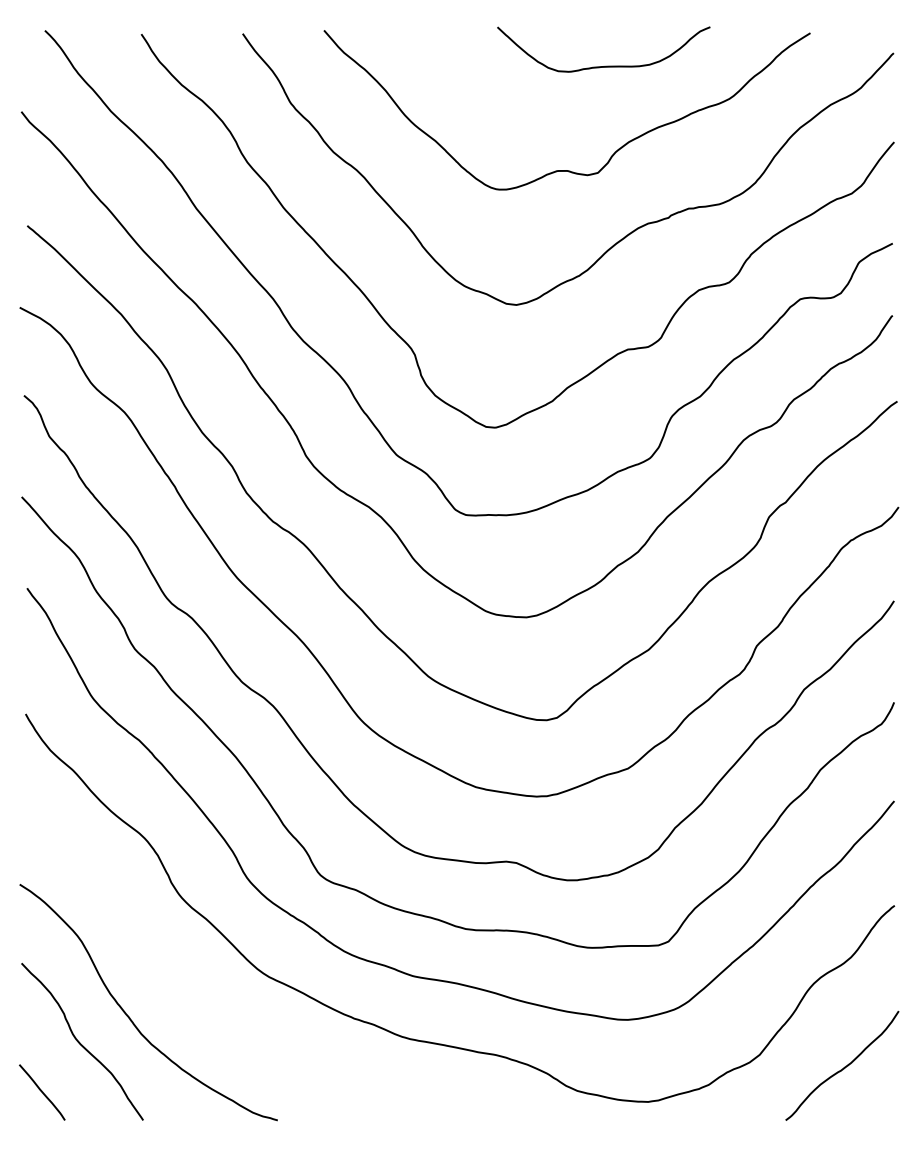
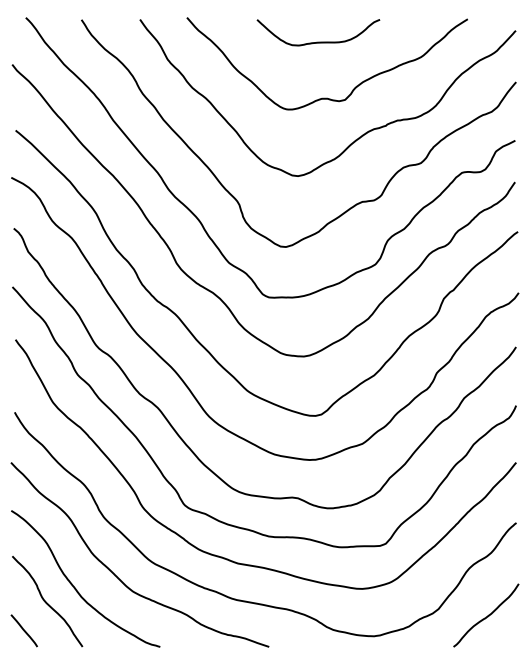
curve: (603, 64) -> (318, 41), moved
curve: (203, 998) -> (117, 576), added

